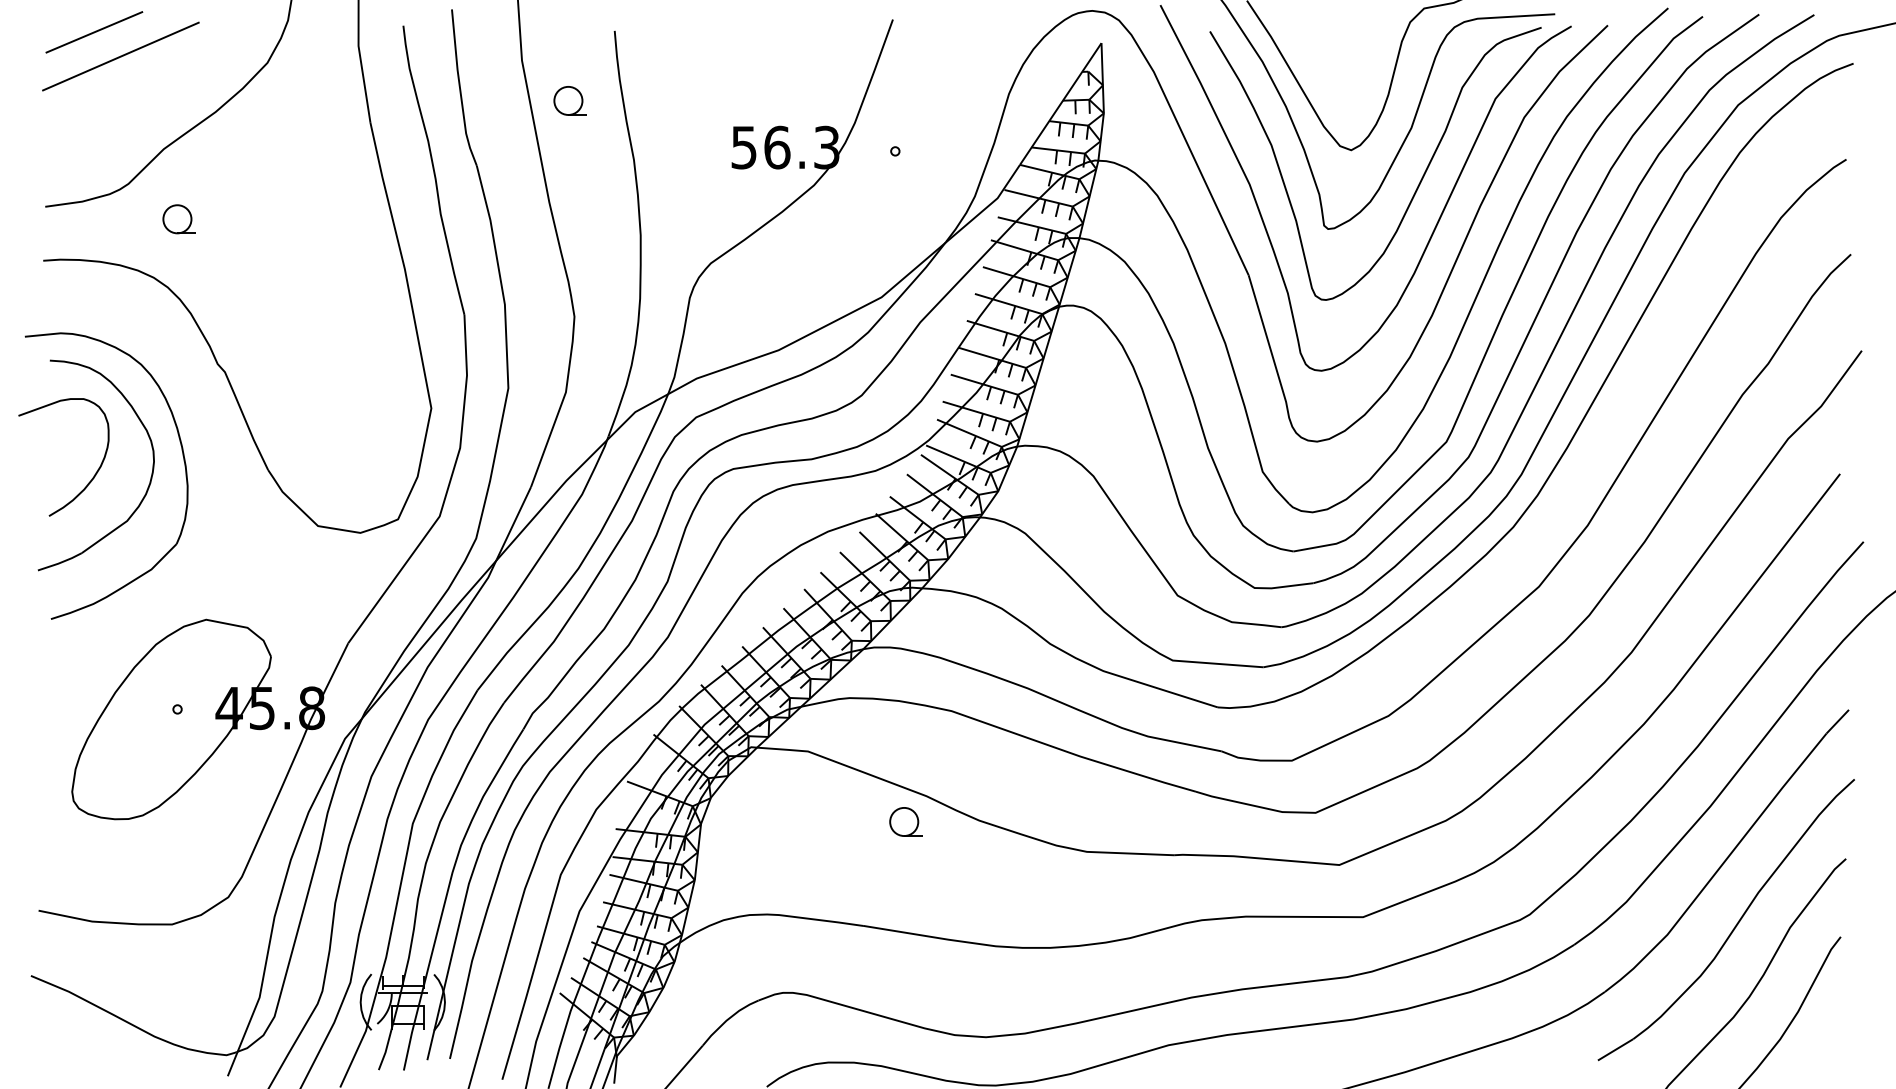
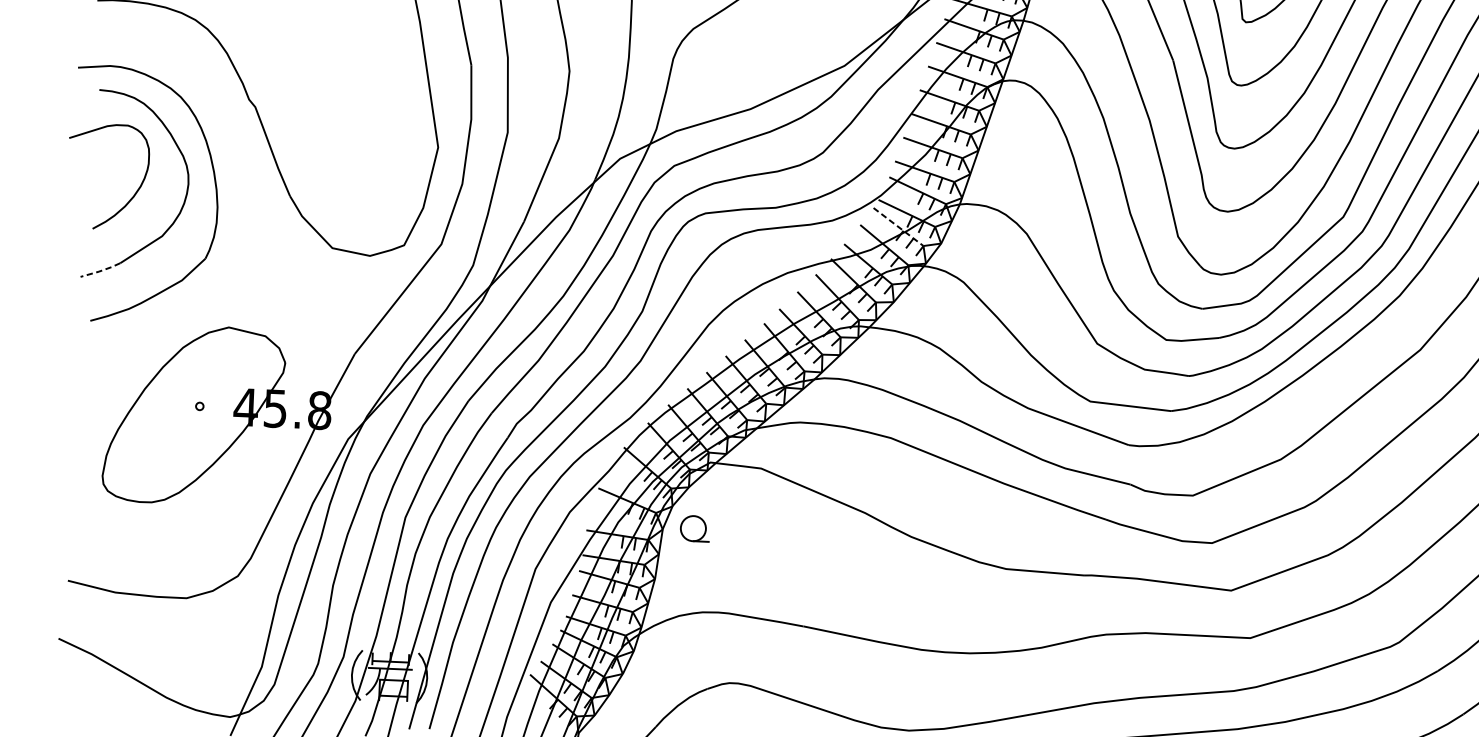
line: (950, 475) -> (899, 227), solid -> dashed
line: (60, 563) -> (100, 271), solid -> dashed
part: (905, 821) -> (694, 528), moved

